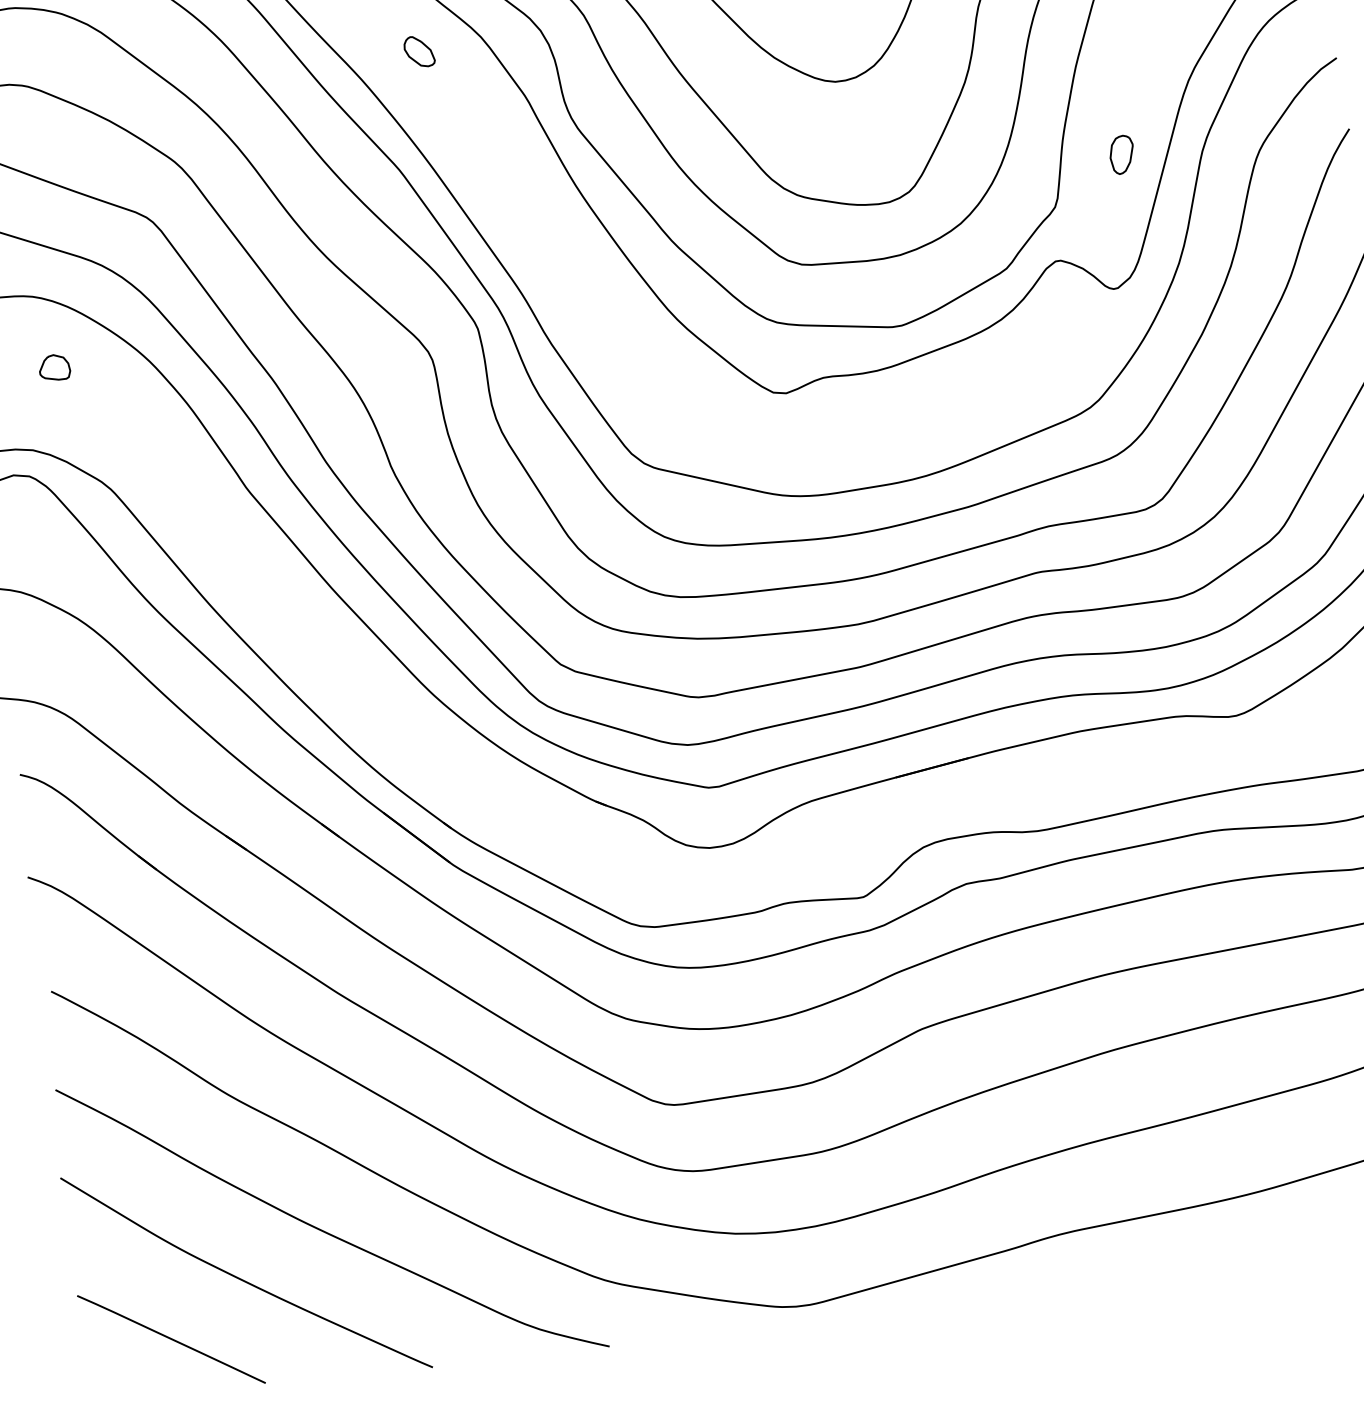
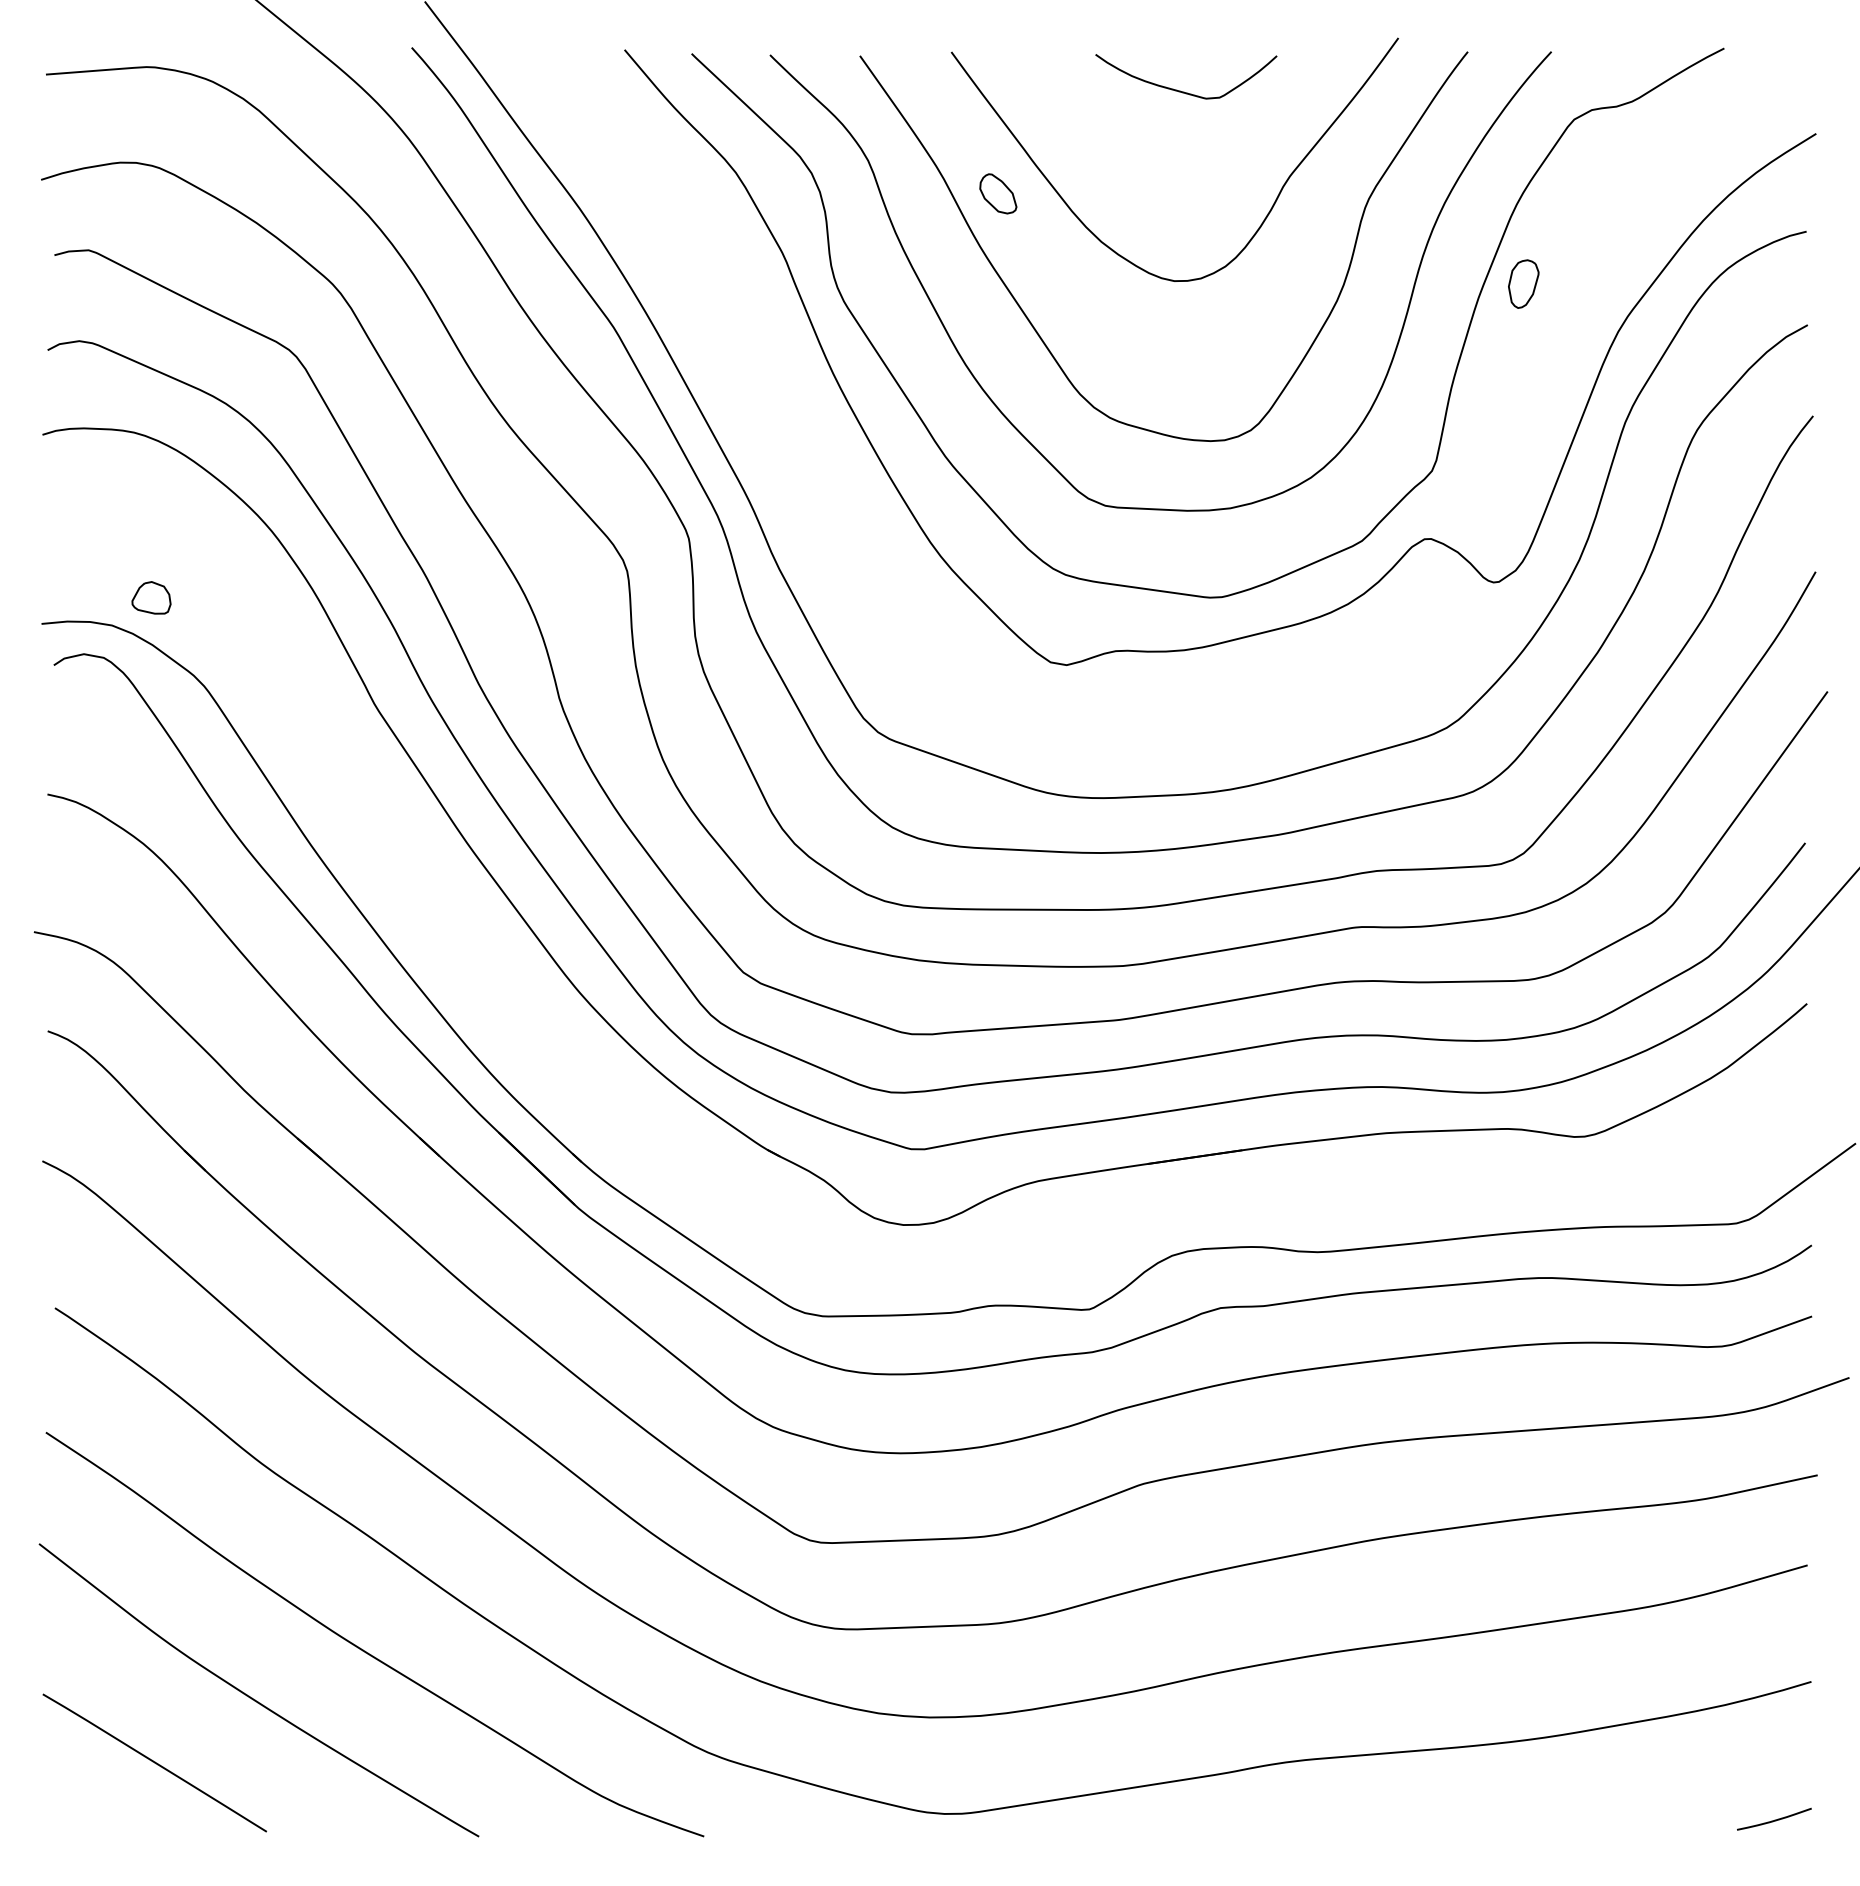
part: (419, 51) -> (998, 193), moved
part: (1121, 154) -> (1523, 283), moved
part: (54, 367) -> (151, 597), moved

